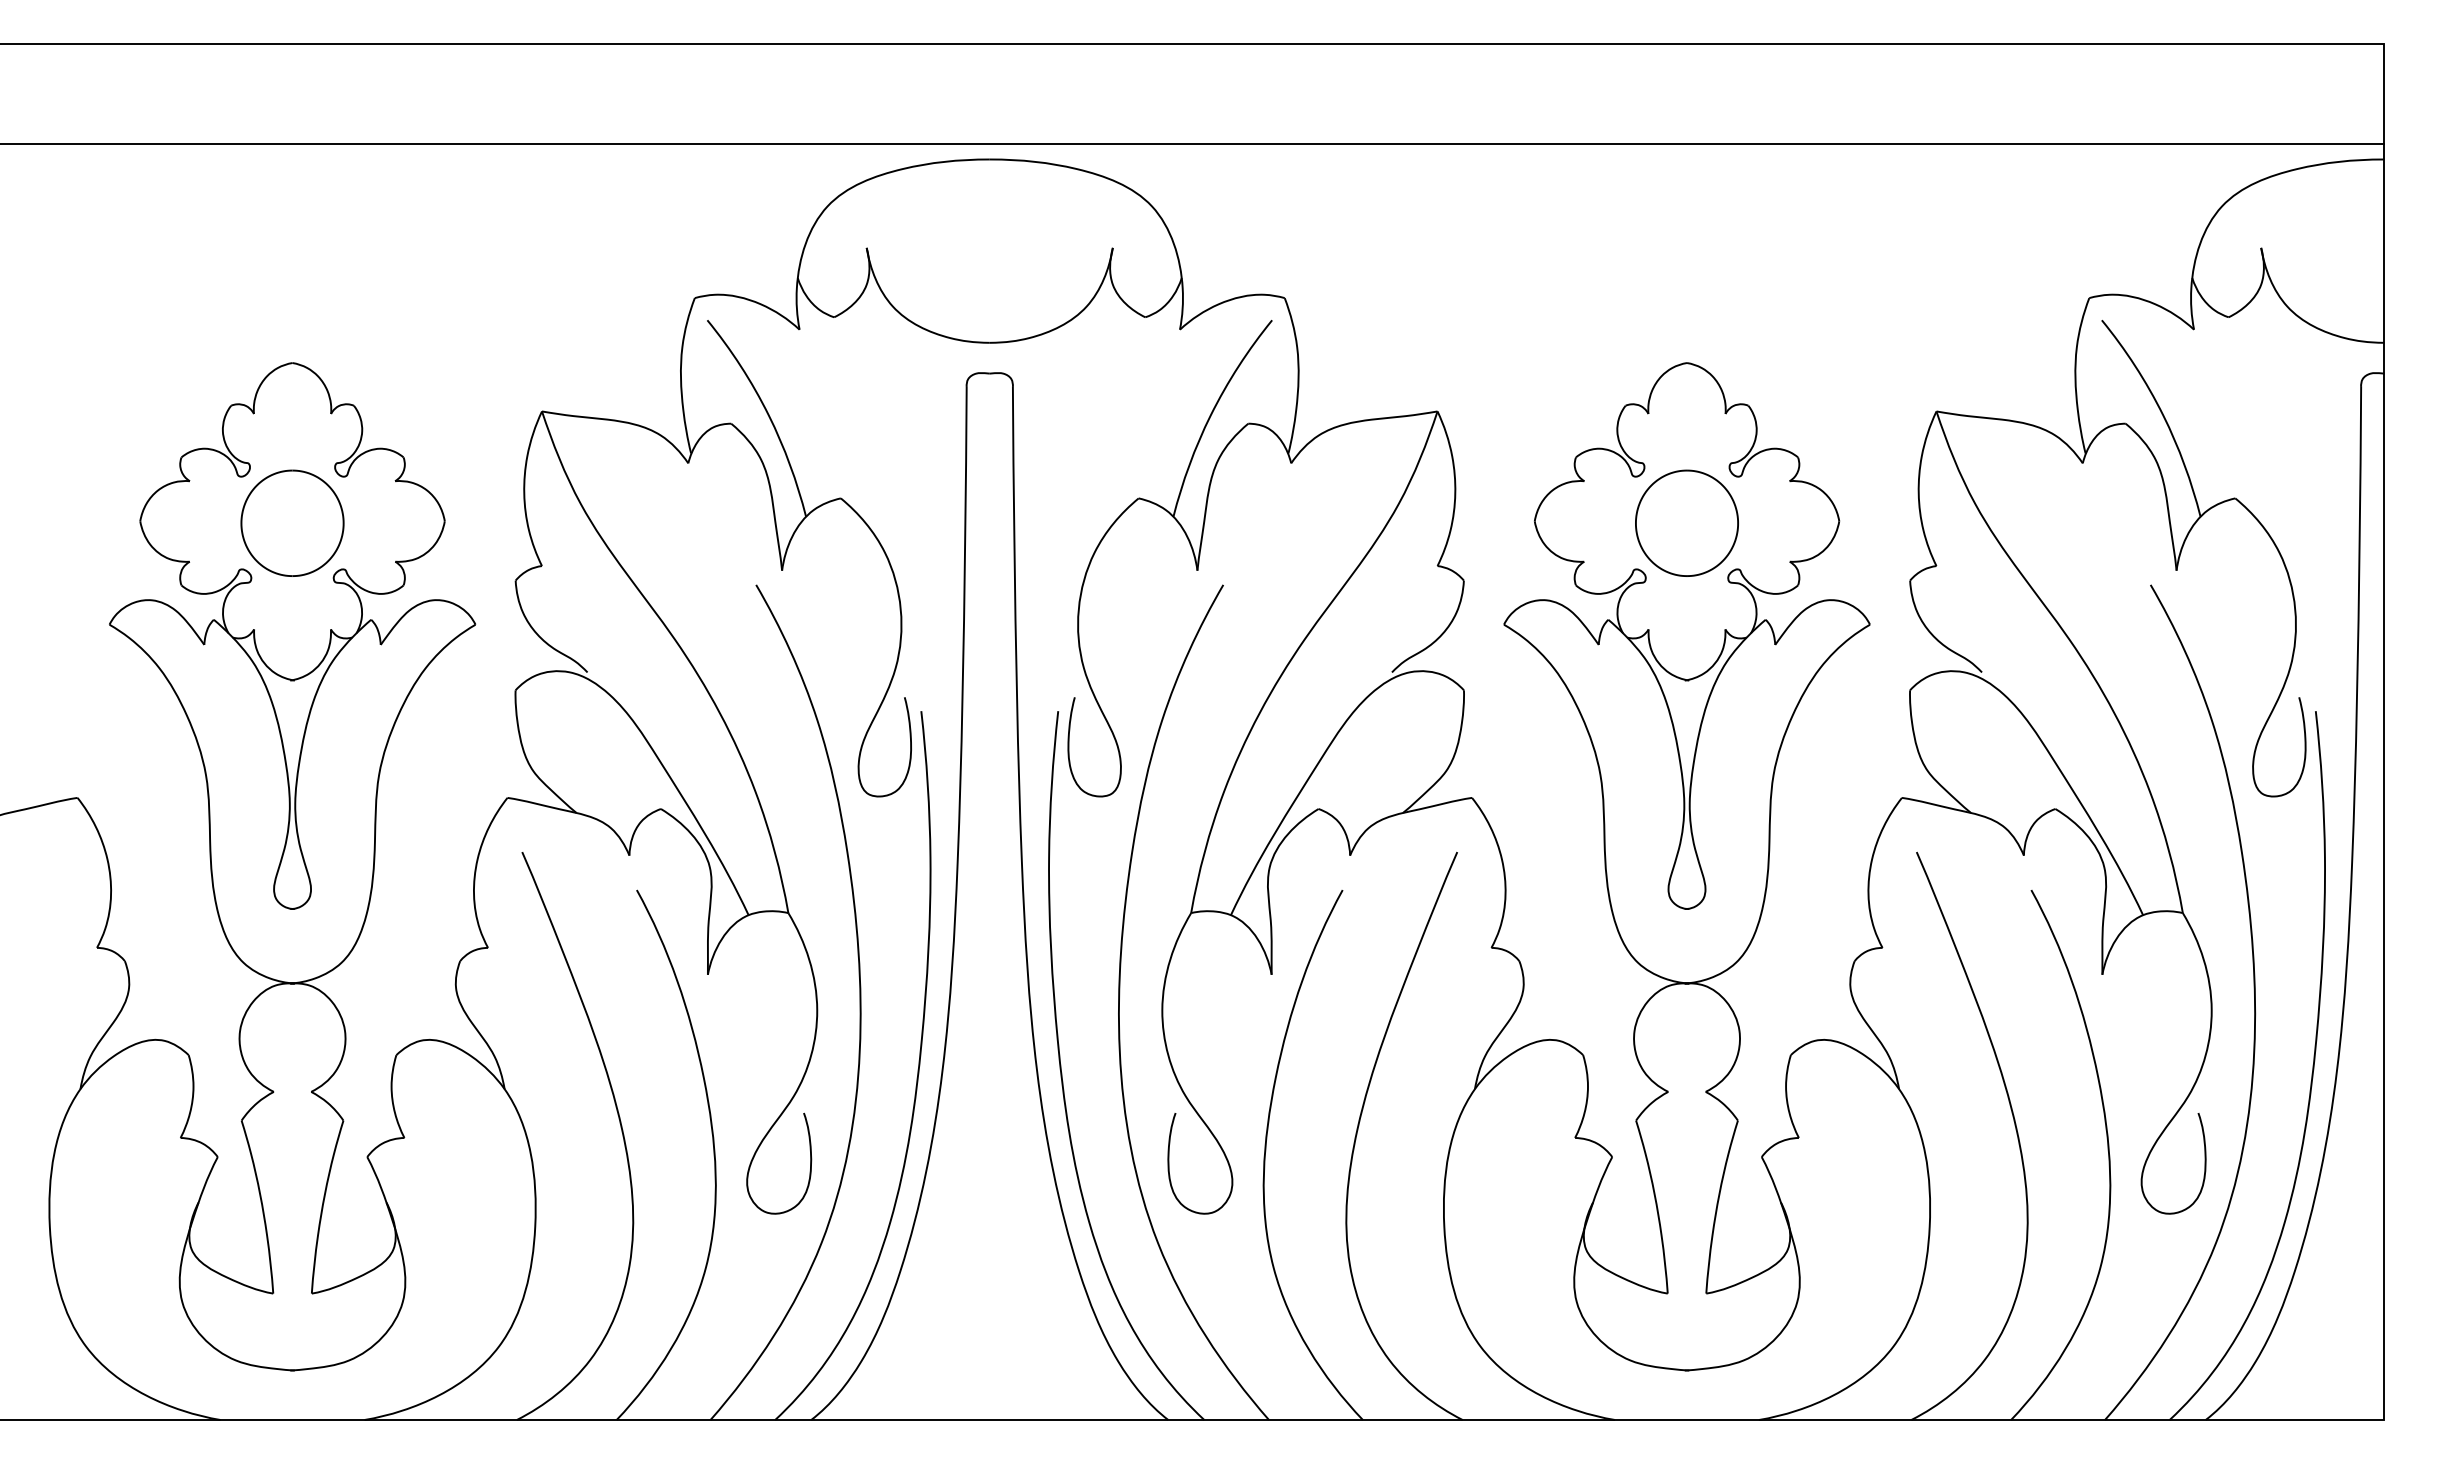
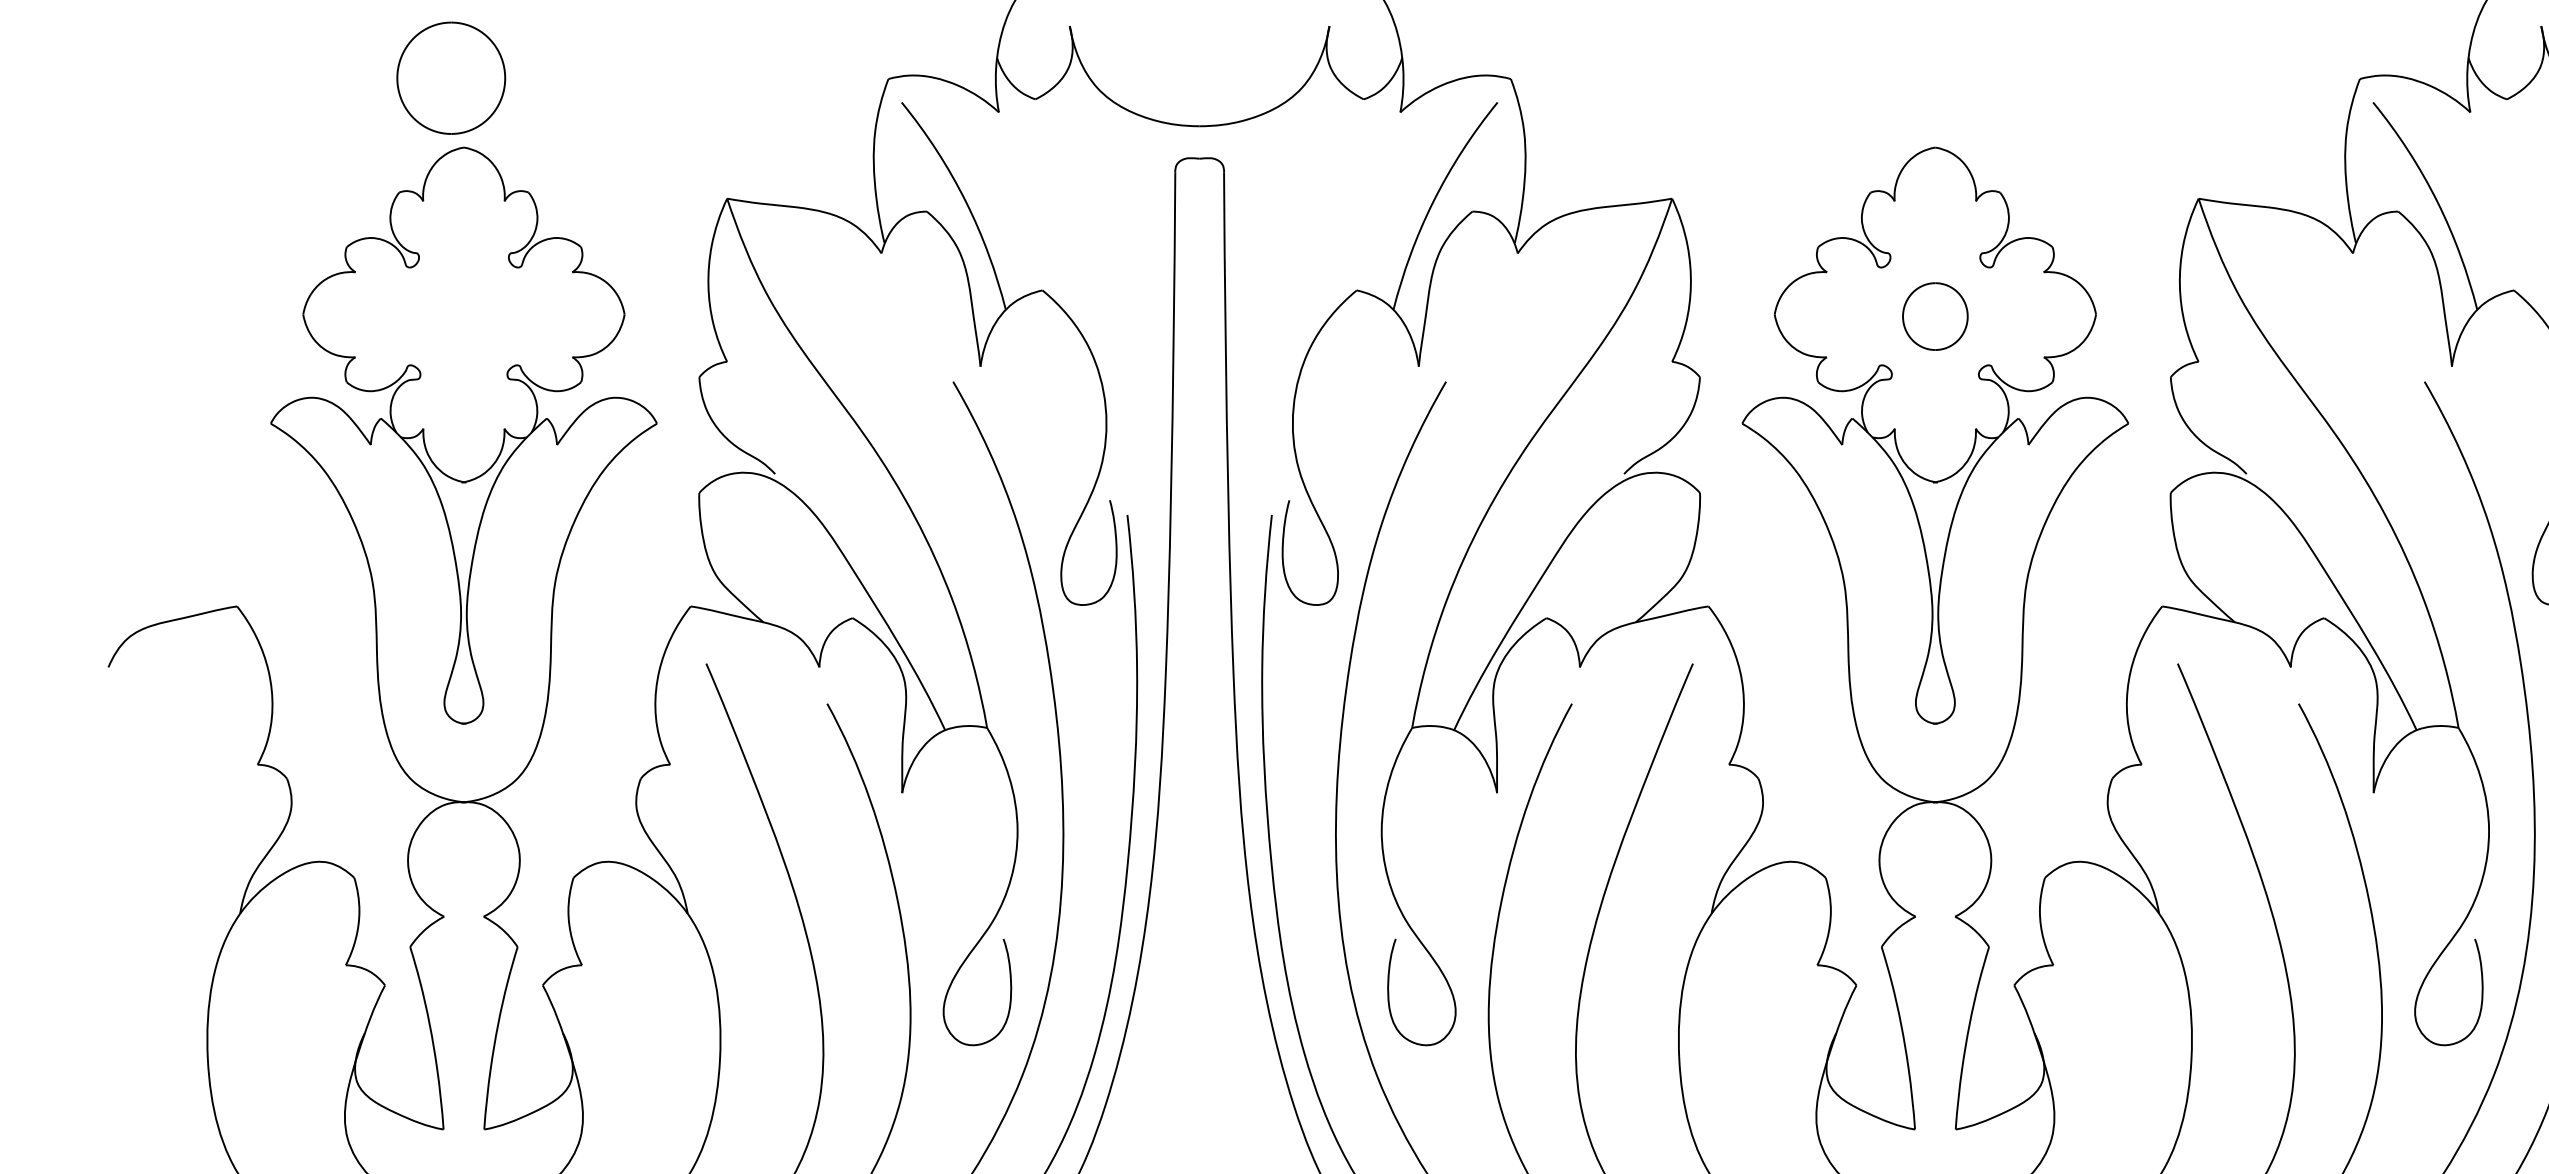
part: (292, 522) -> (451, 77), moved
part: (1686, 522) -> (1934, 315), size x0.6

